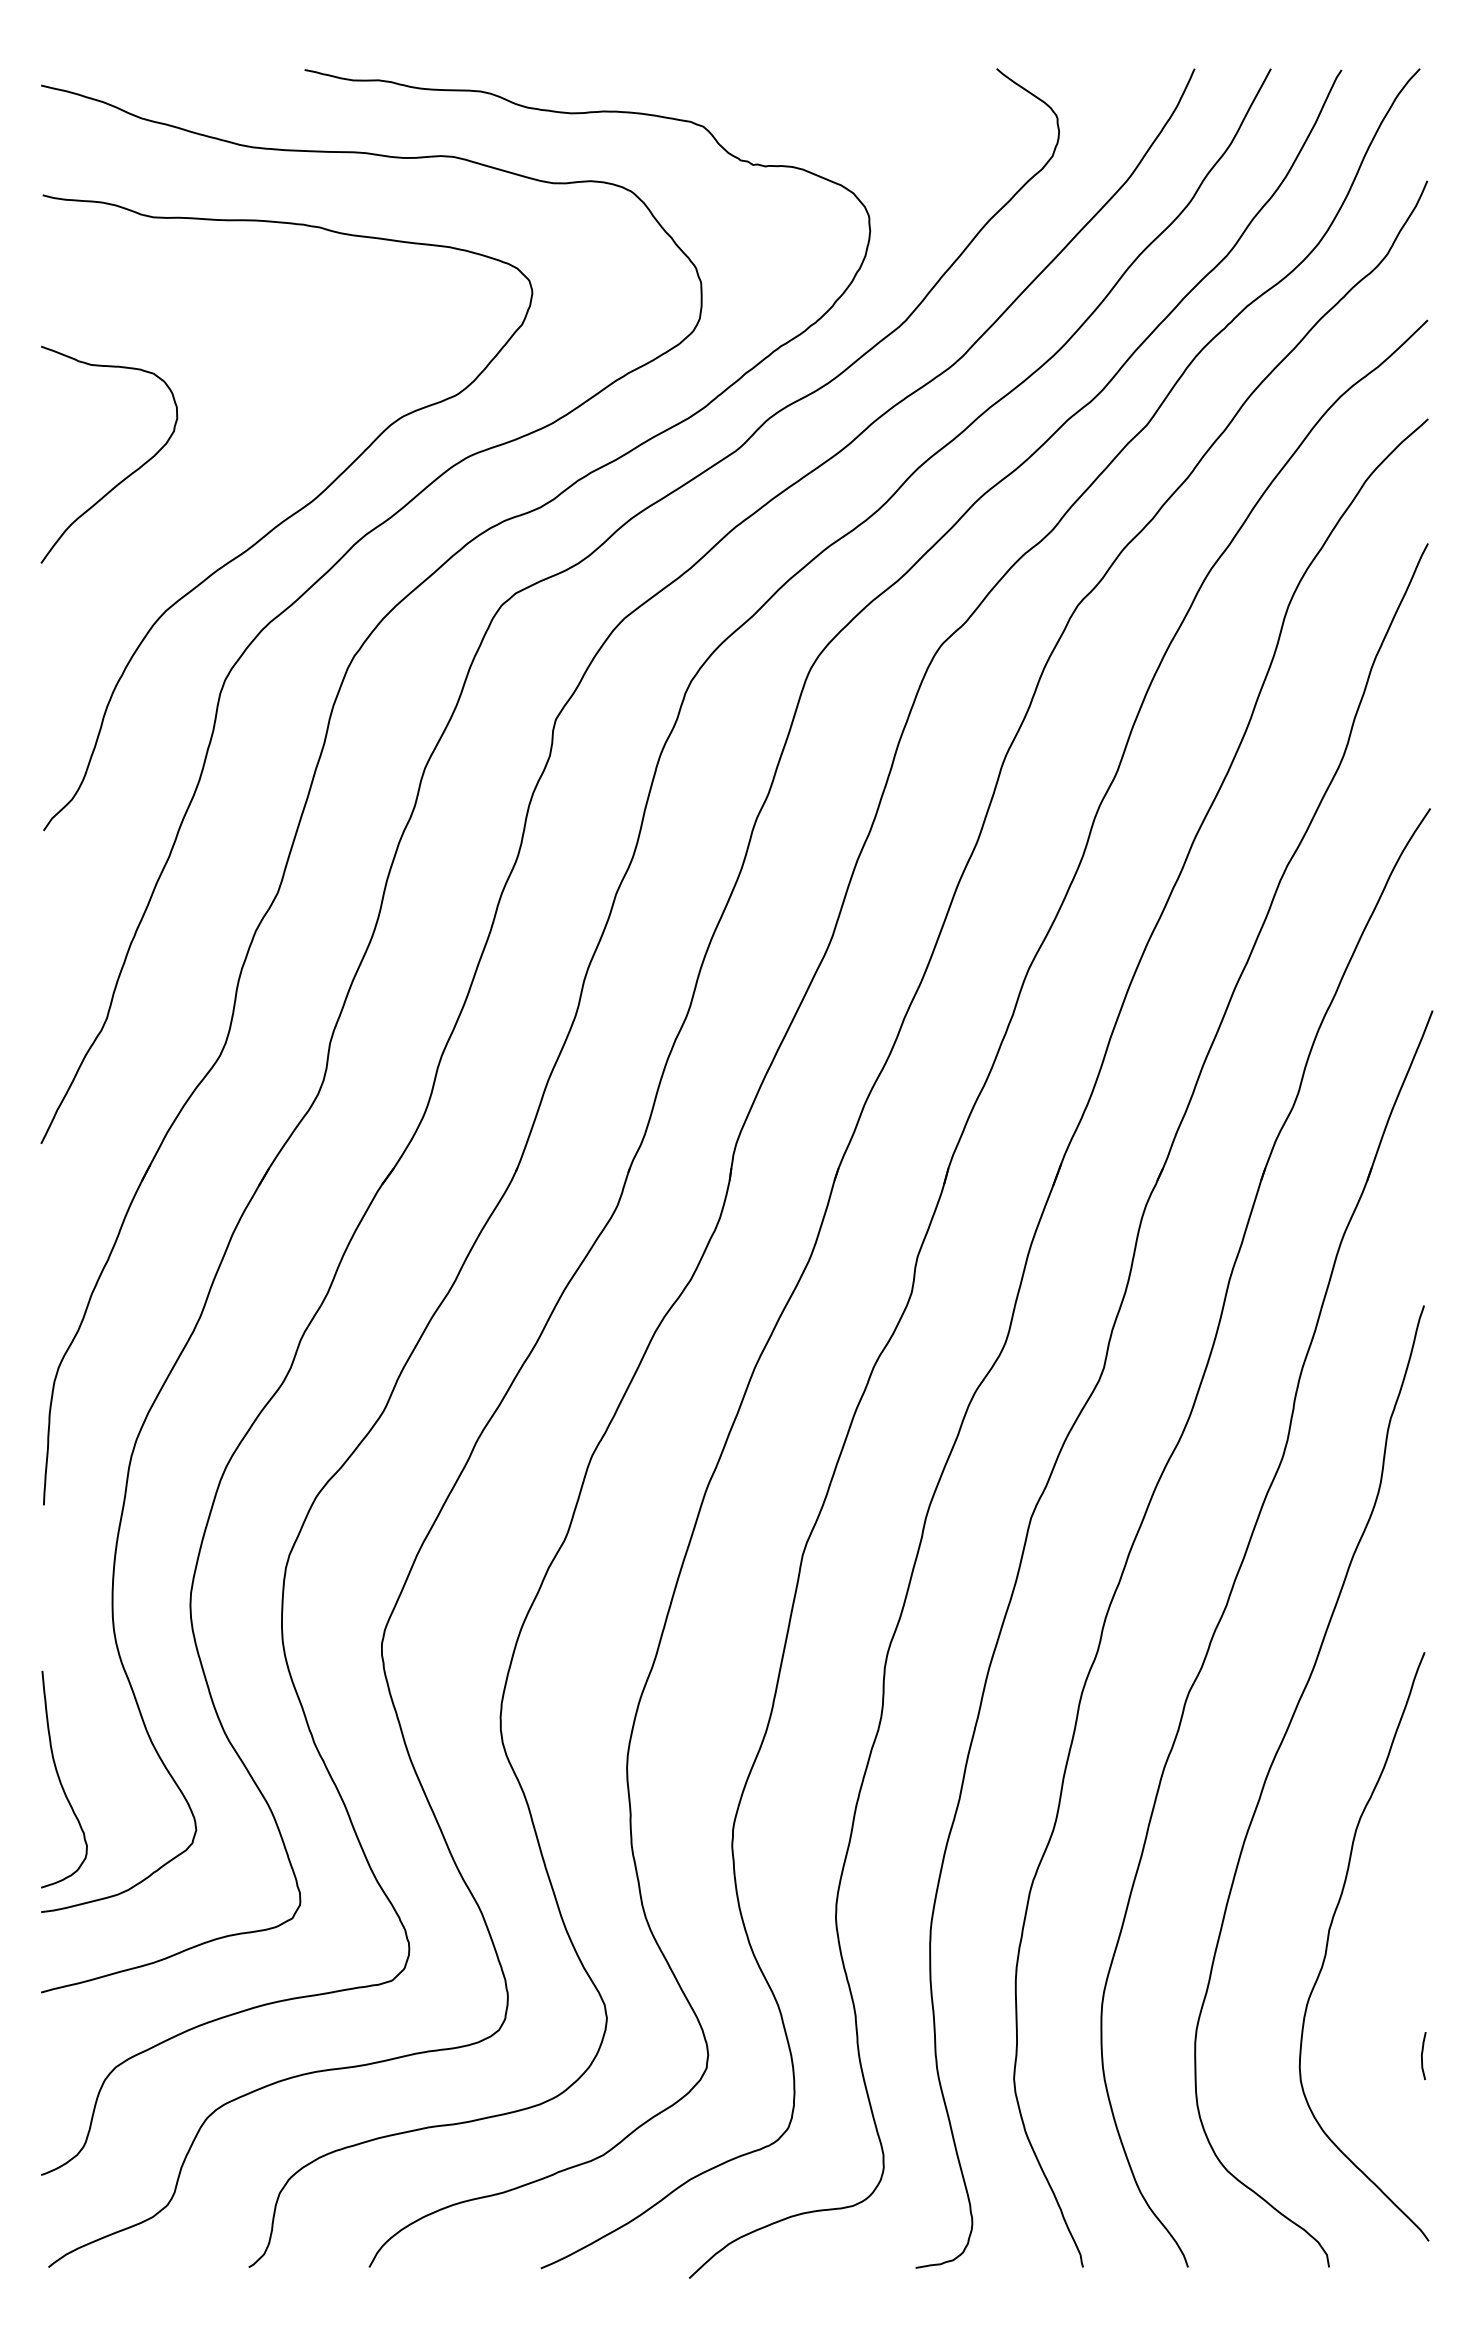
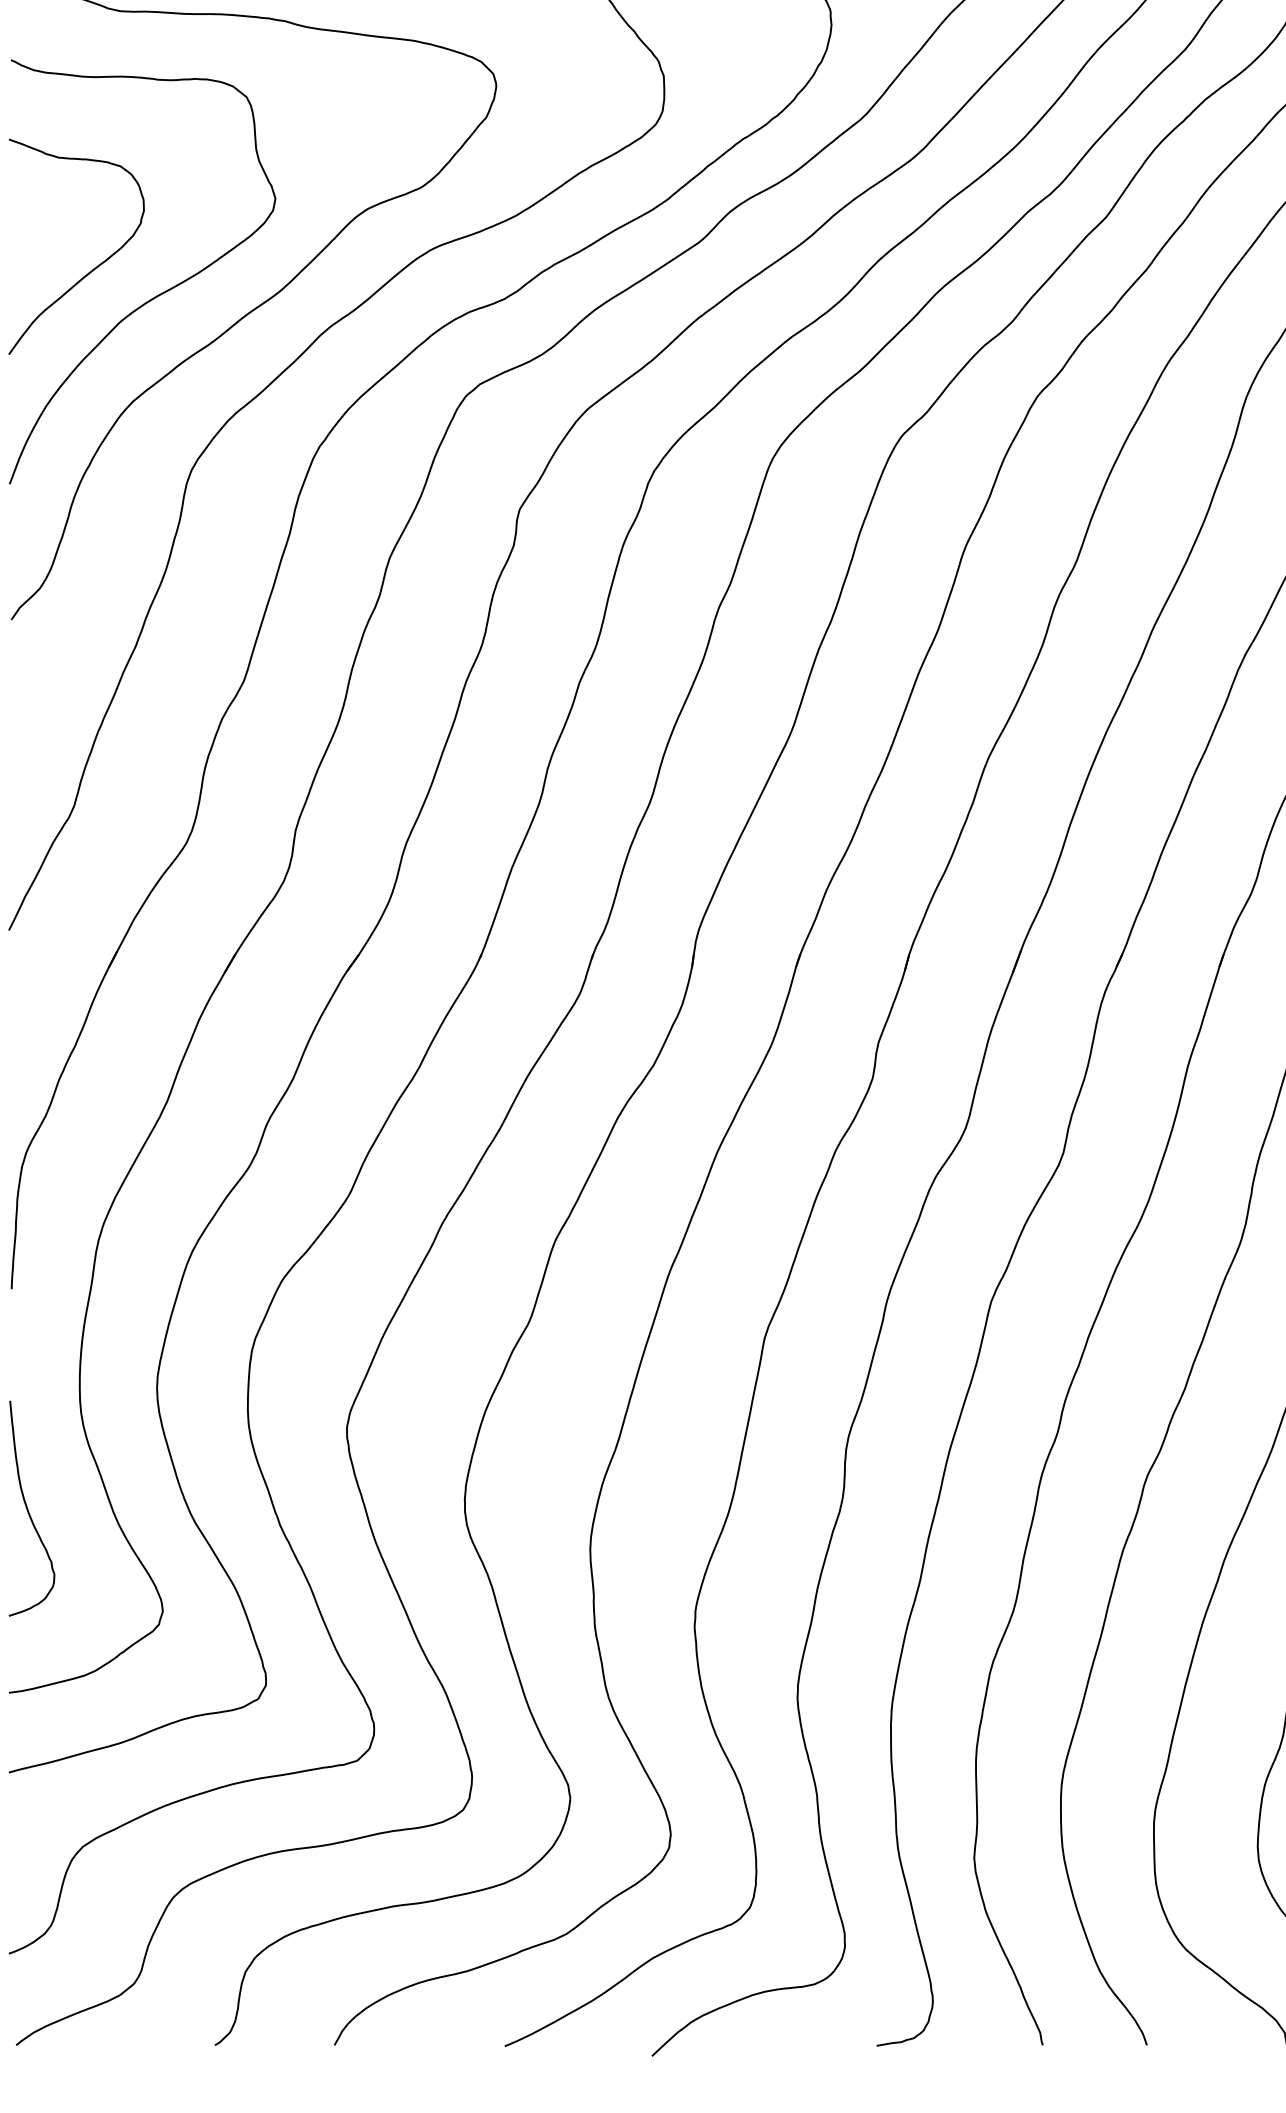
curve: (188, 504) -> (155, 296), added
curve: (61, 1781) -> (29, 1510), moved

